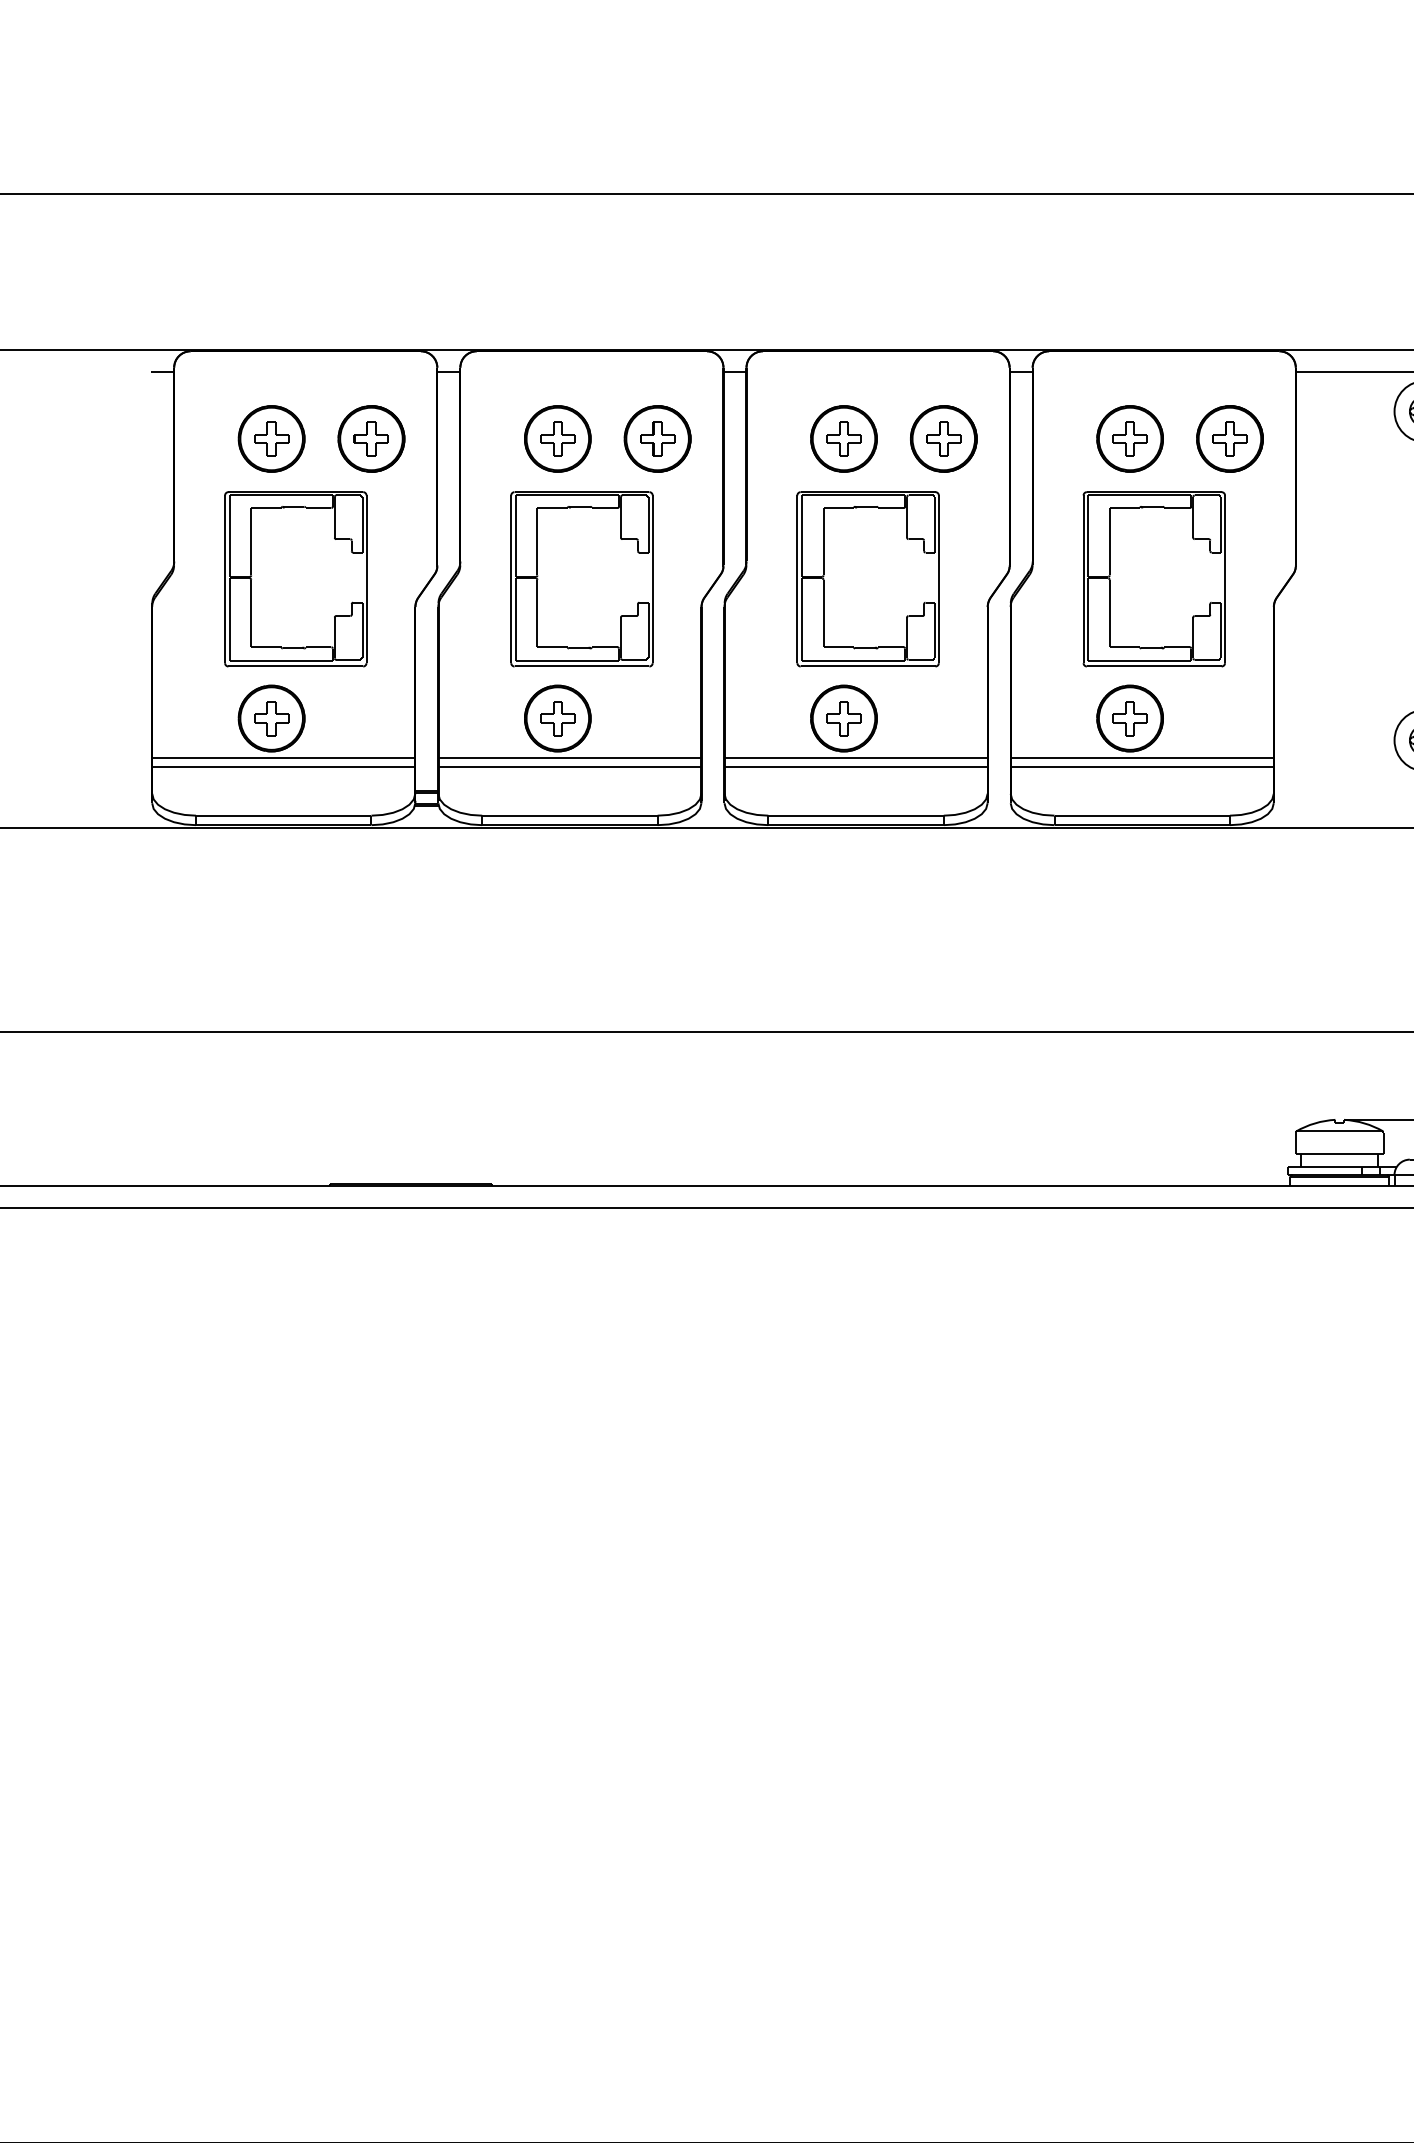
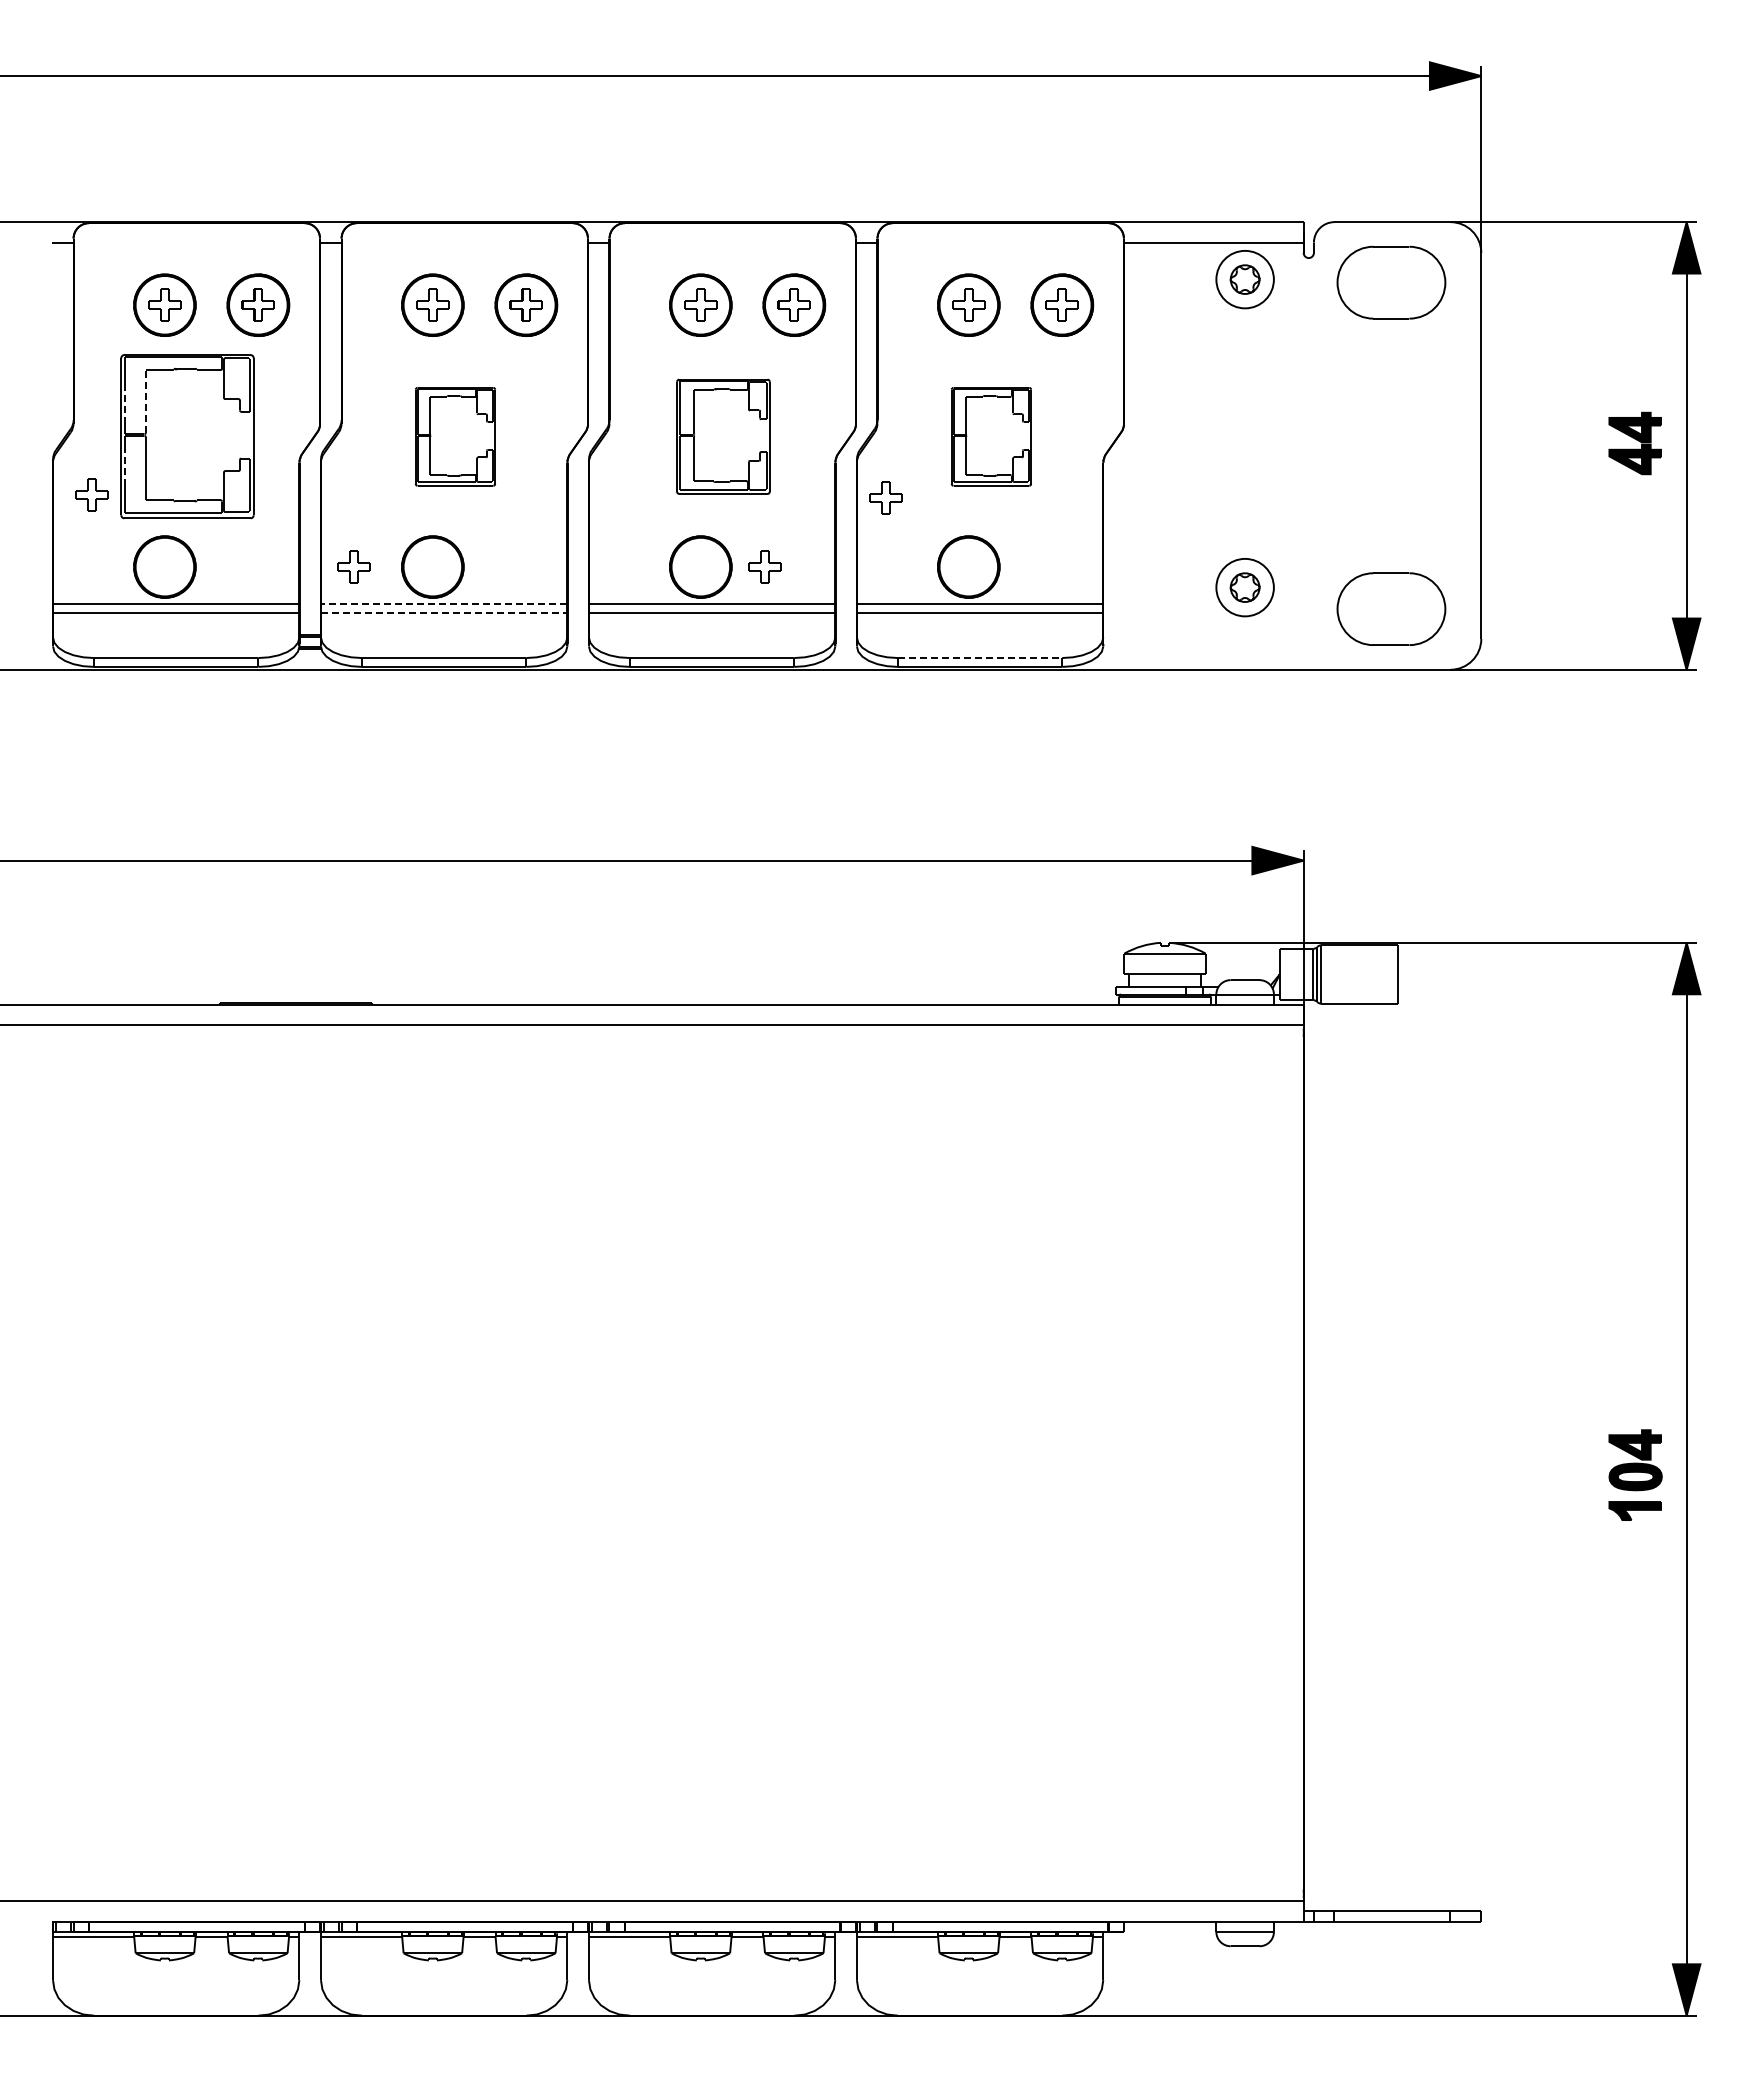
line: (250, 541) -> (145, 401), solid -> dashed
line: (229, 544) -> (125, 404), solid -> dashed
part: (582, 579) -> (455, 436), size x0.6
part: (868, 579) -> (723, 436), size x0.7
part: (1154, 579) -> (991, 436), size x0.6
line: (229, 611) -> (125, 466), solid -> dashed
part: (271, 717) -> (91, 494), moved
part: (557, 717) -> (353, 566), moved
part: (843, 717) -> (764, 566), moved
part: (1129, 717) -> (885, 497), moved
line: (569, 757) -> (443, 603), solid -> dashed
line: (570, 767) -> (444, 612), solid -> dashed
line: (1142, 816) -> (980, 658), solid -> dashed

